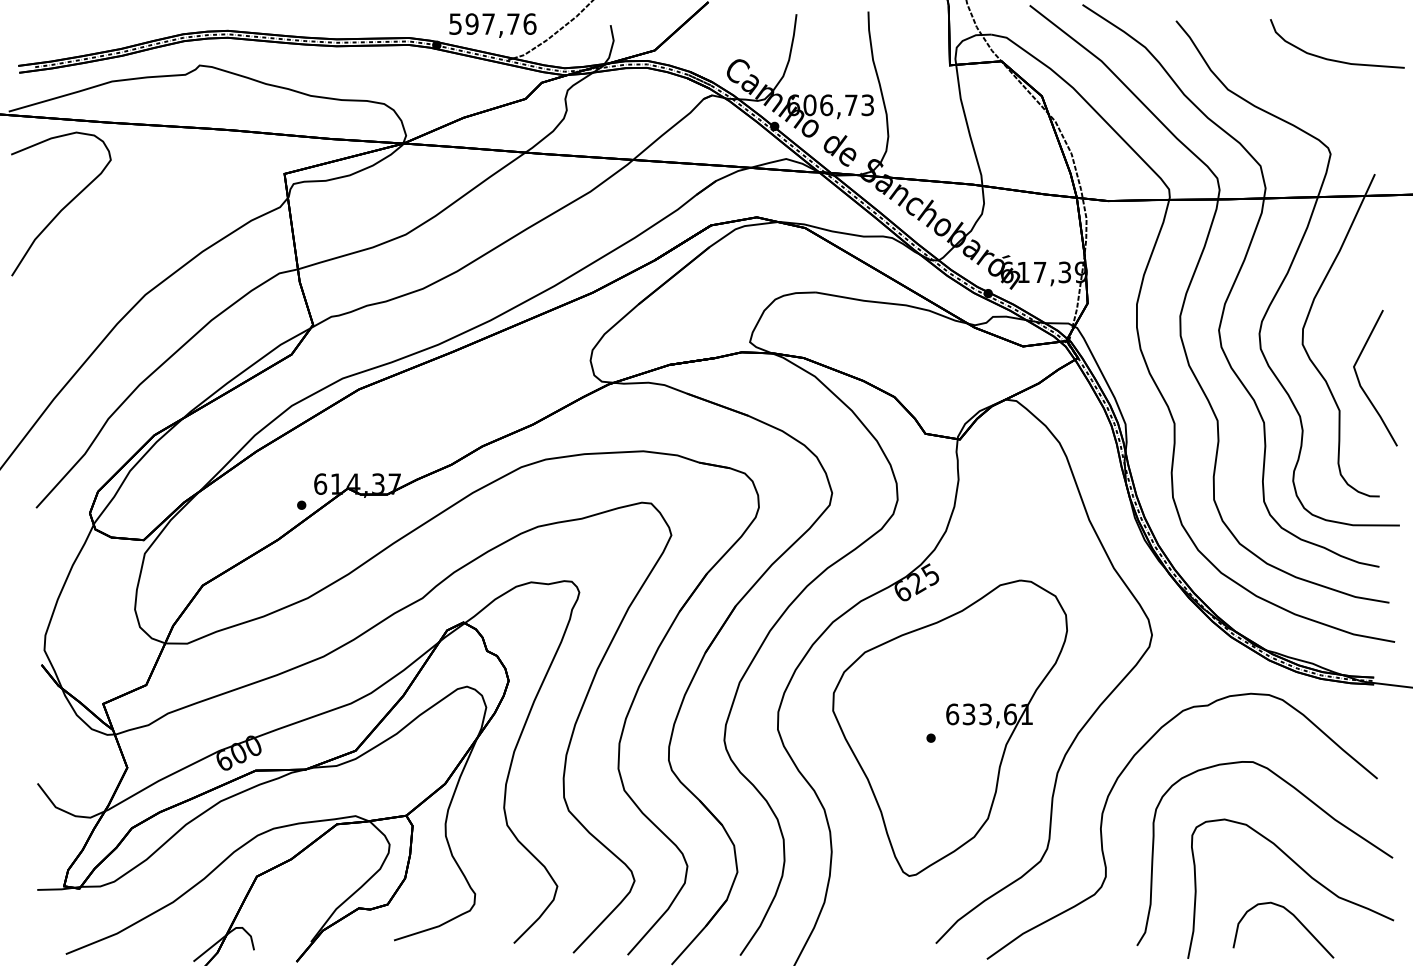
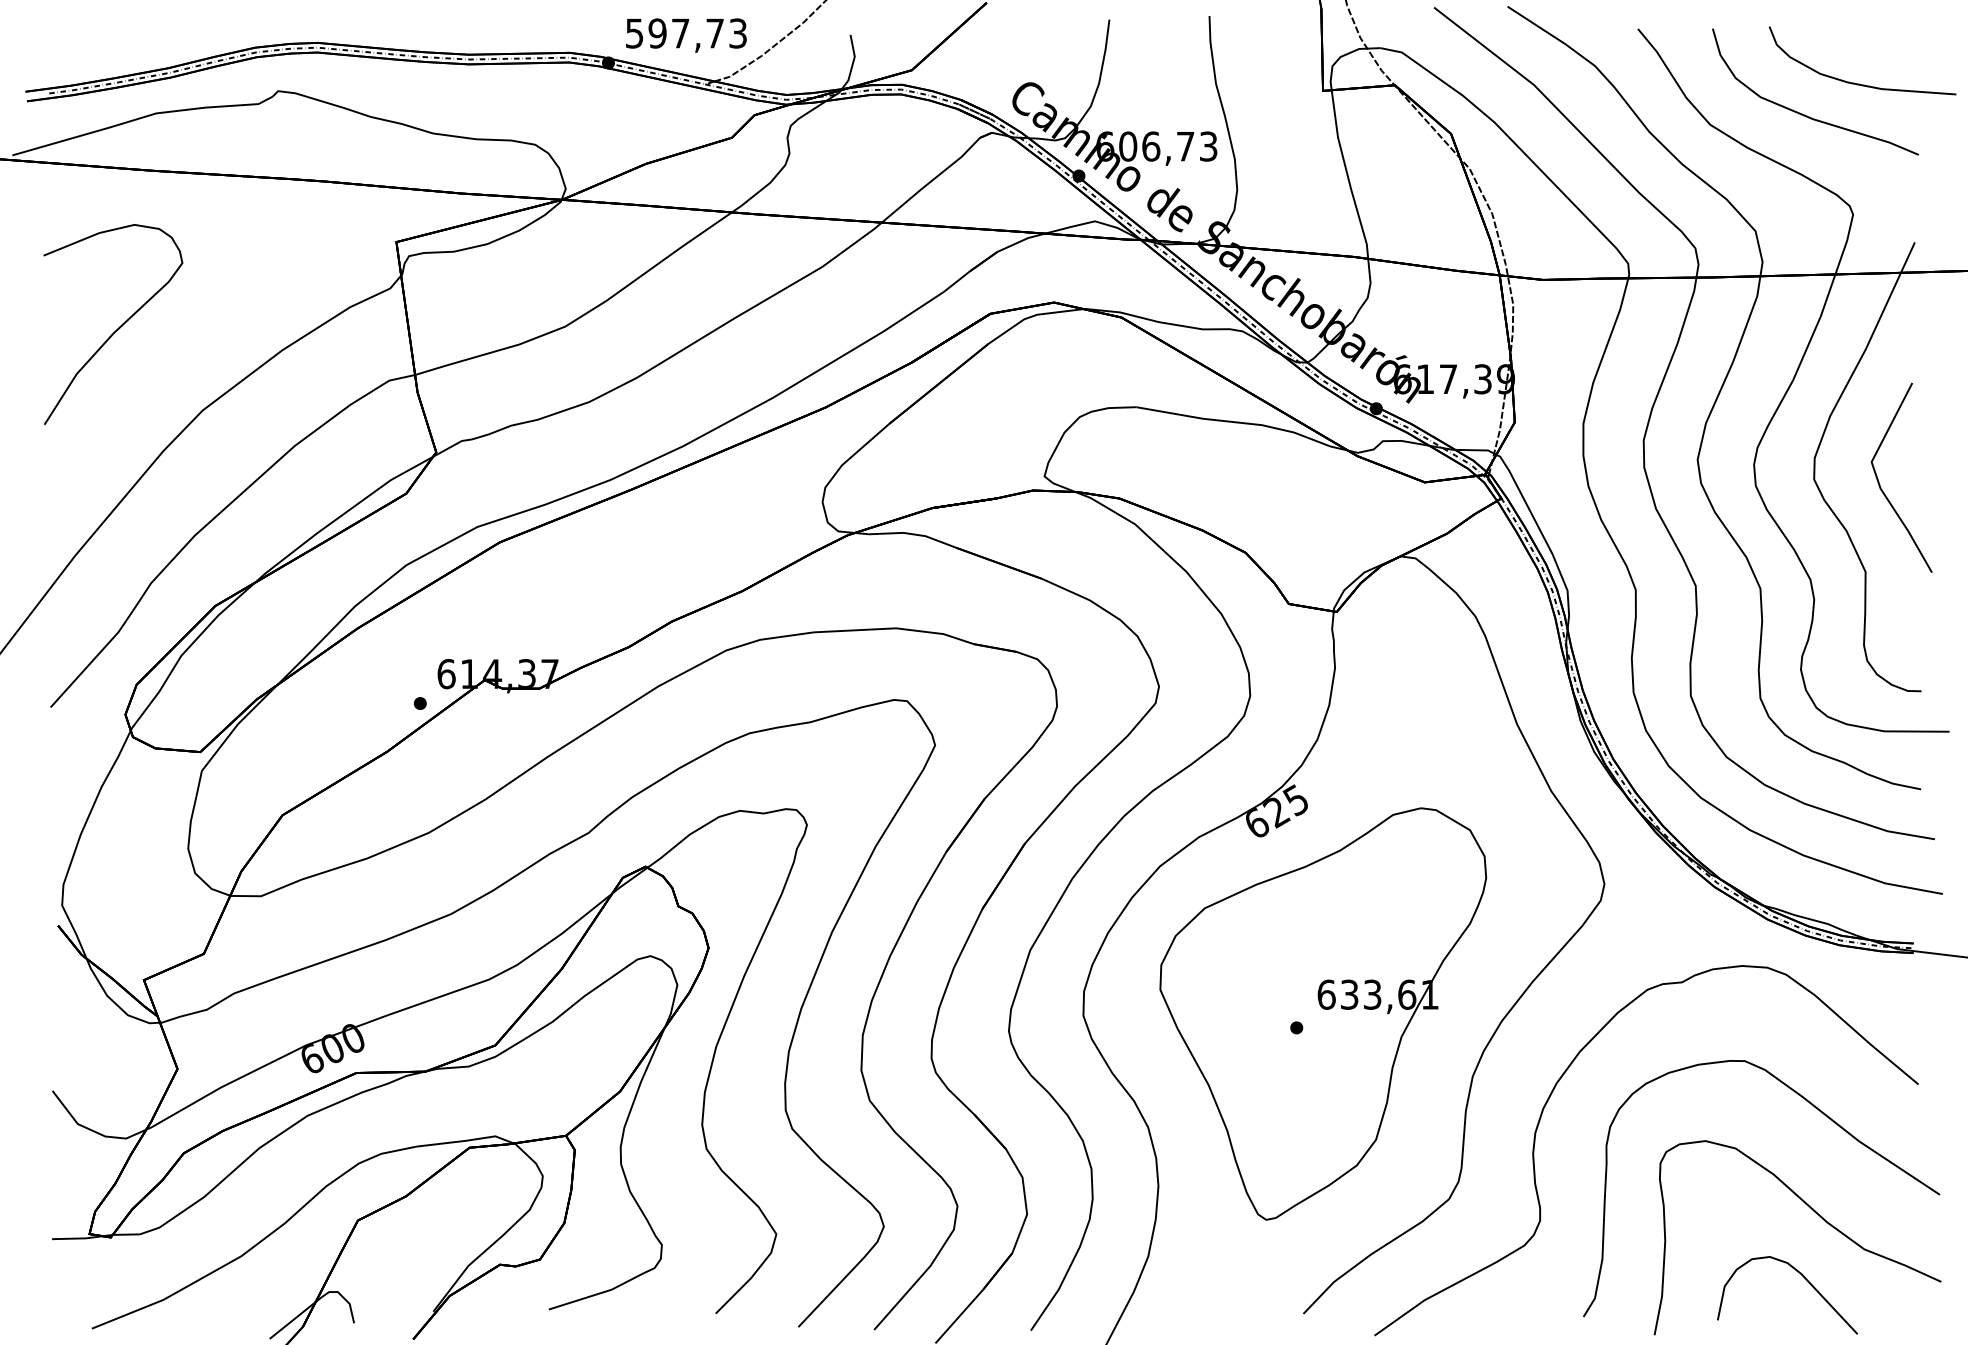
text: (529, 23) -> (737, 32), 597,76 -> 597,73
curve: (1297, 82) -> (1806, 114), added
curve: (64, 206) -> (117, 327), moved
line: (1360, 382) -> (1880, 483), moved

